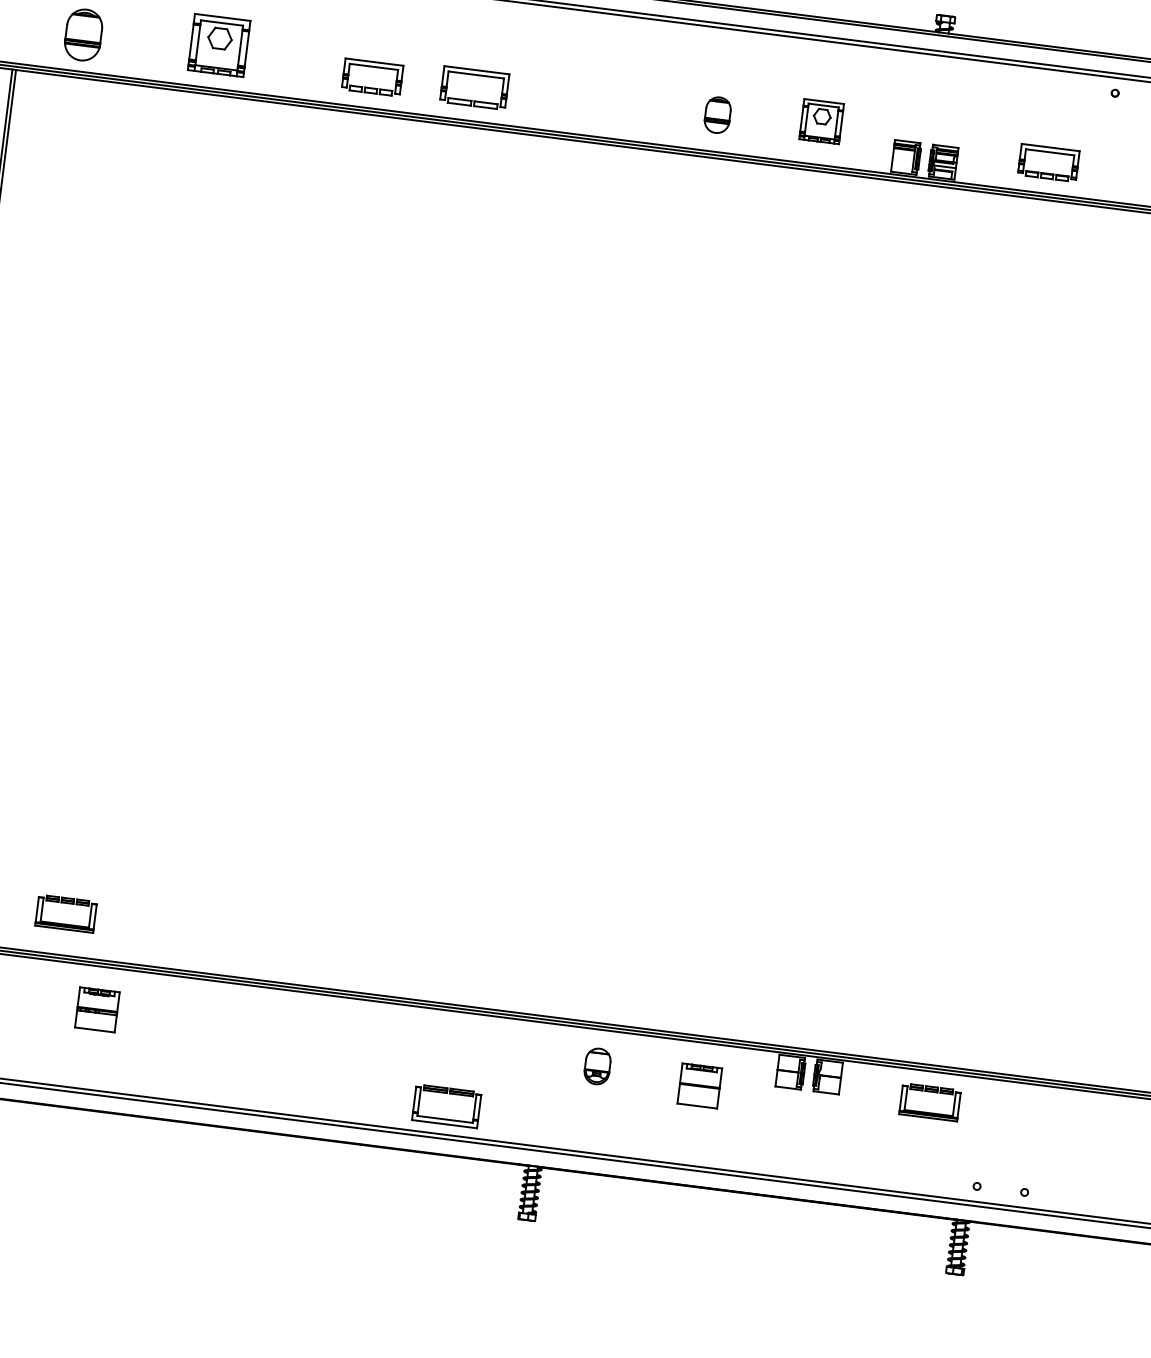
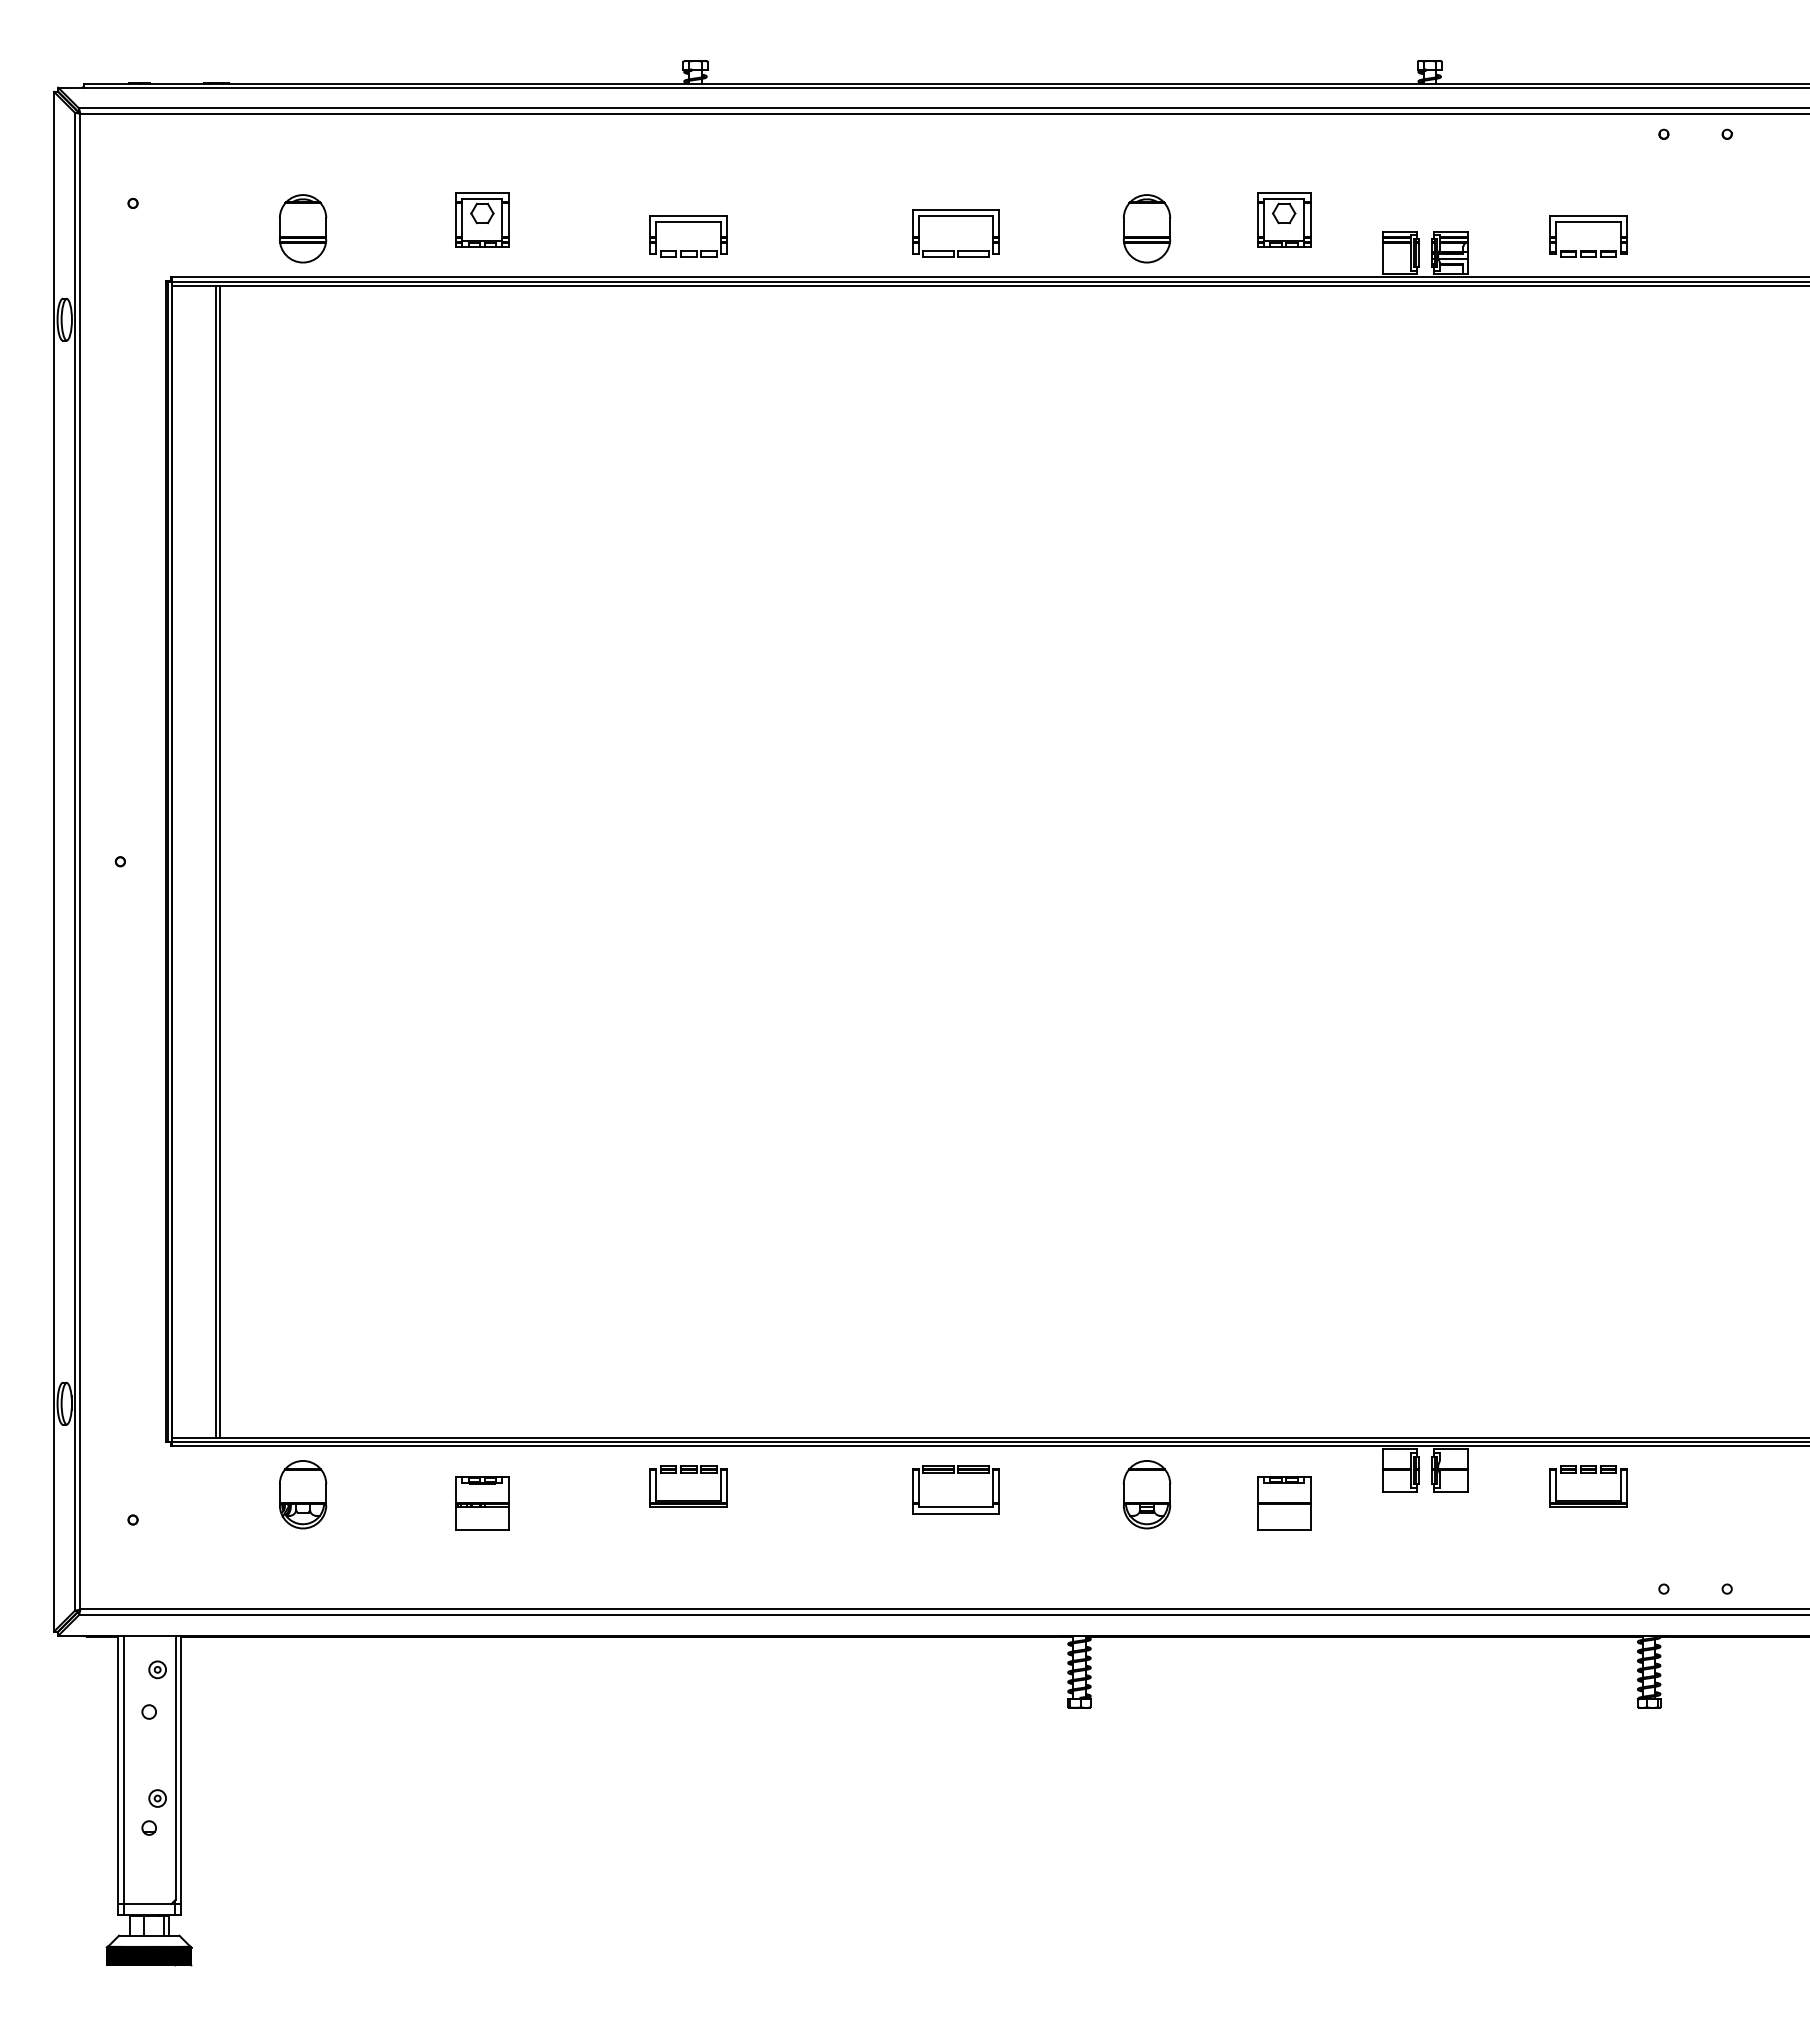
part: (219, 45) -> (482, 219), size x0.71
part: (475, 75) -> (955, 216), moved
part: (717, 114) -> (1146, 228), size x1.43
part: (67, 903) -> (688, 1473), moved
part: (597, 1066) -> (1146, 1494), size x1.43
part: (447, 1093) -> (954, 1473), moved

